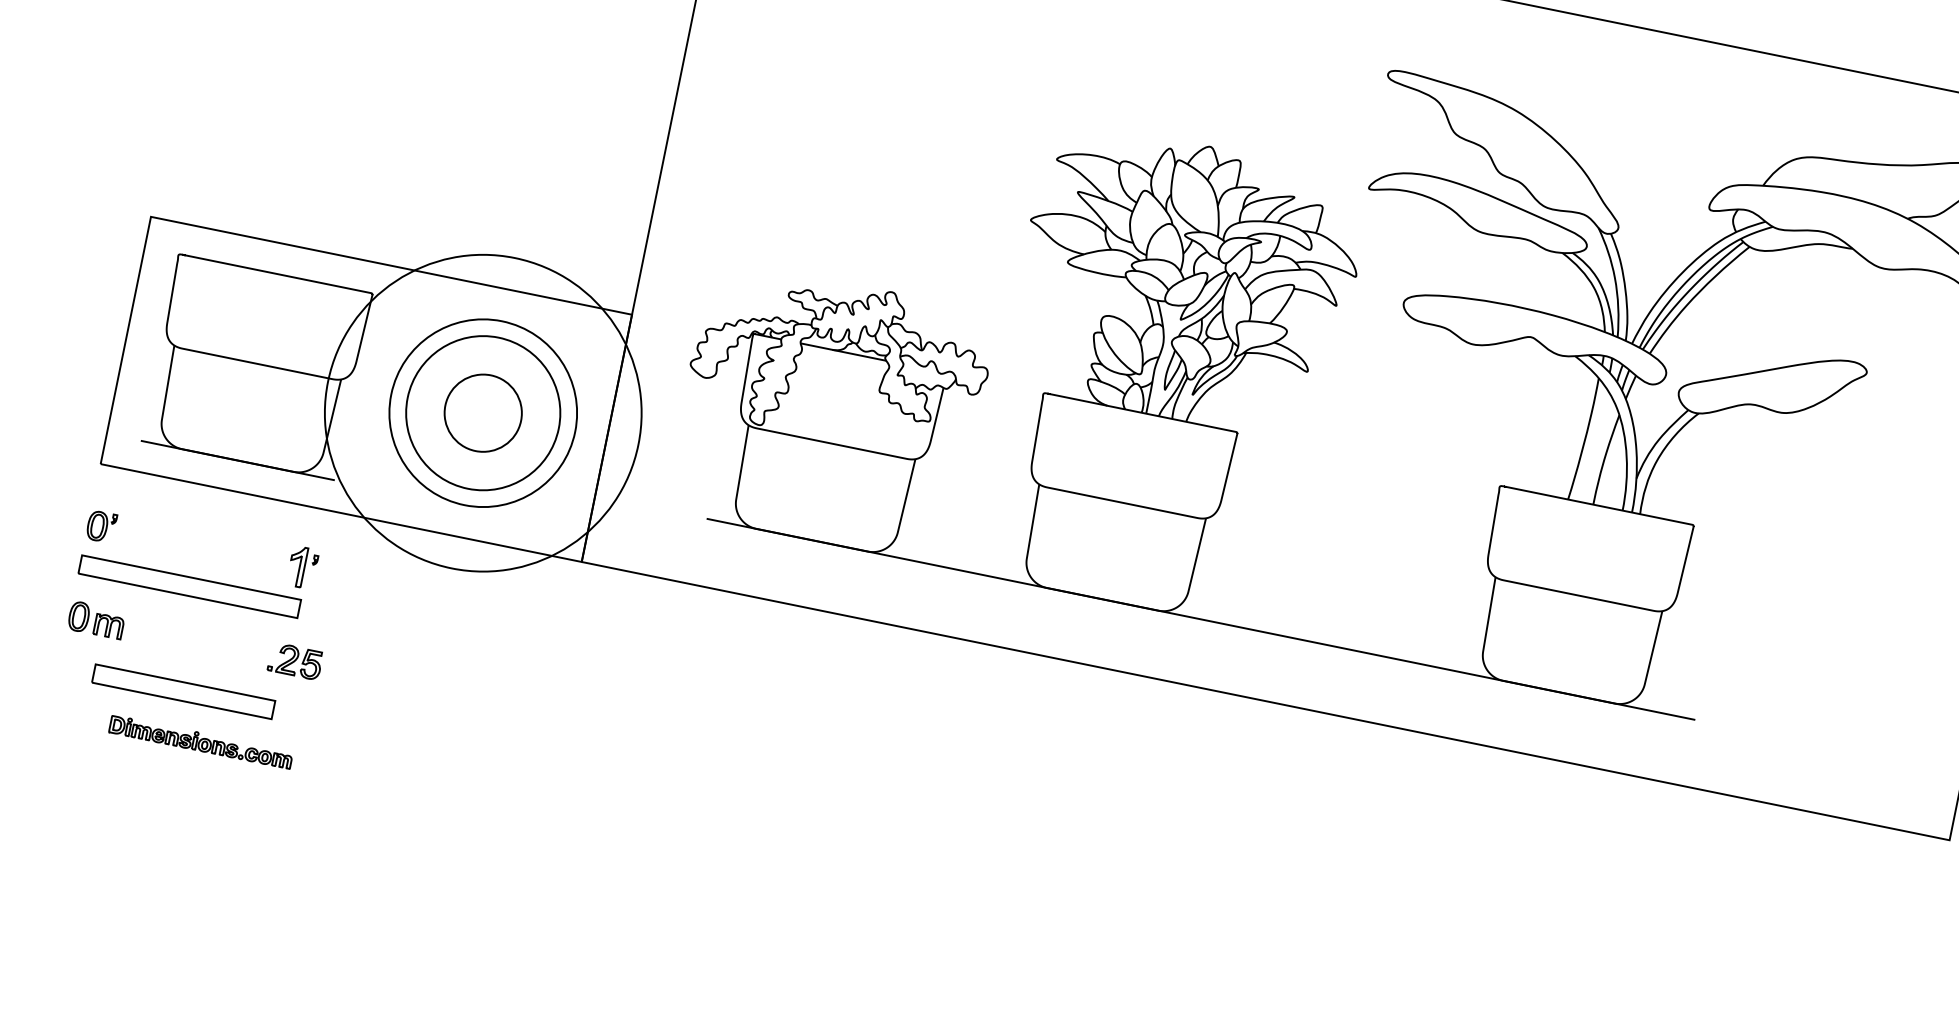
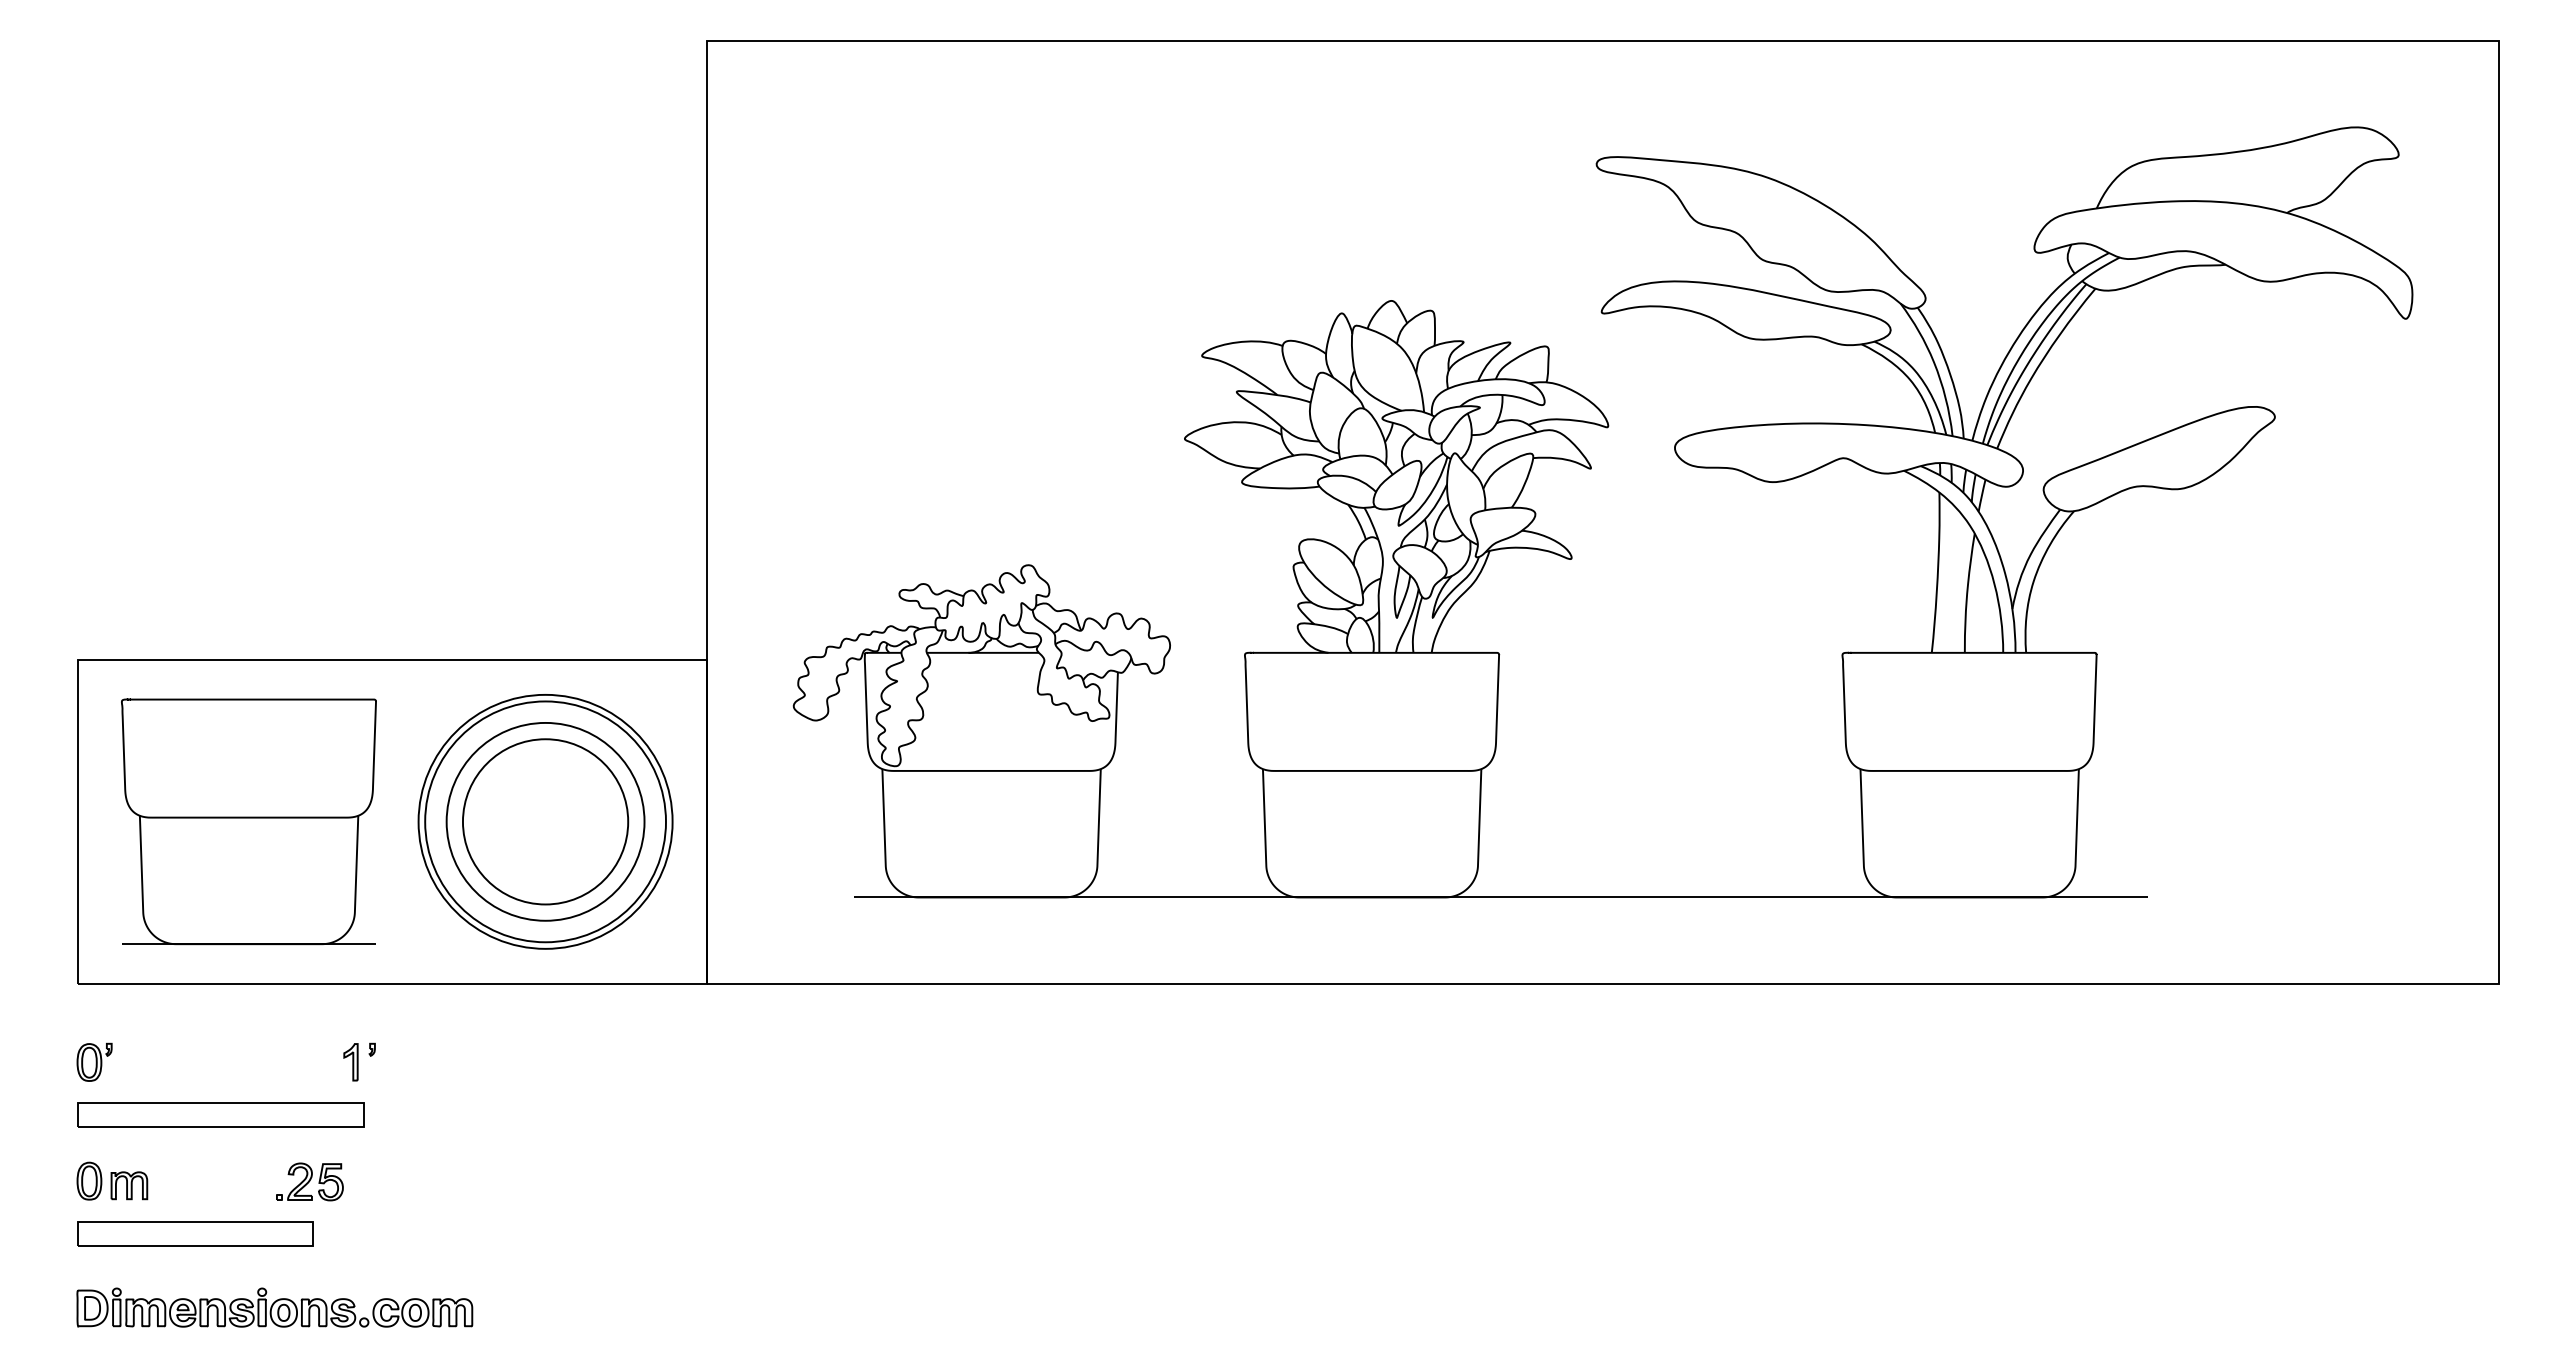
circle: (483, 412) -> (545, 821), size x0.62
circle: (483, 412) -> (545, 821), size x1.67
part: (296, 566) -> (350, 1062), size x0.71
part: (295, 660) -> (309, 1181), moved
part: (183, 691) -> (195, 1233), moved
part: (200, 741) -> (274, 1307), size x1.67

